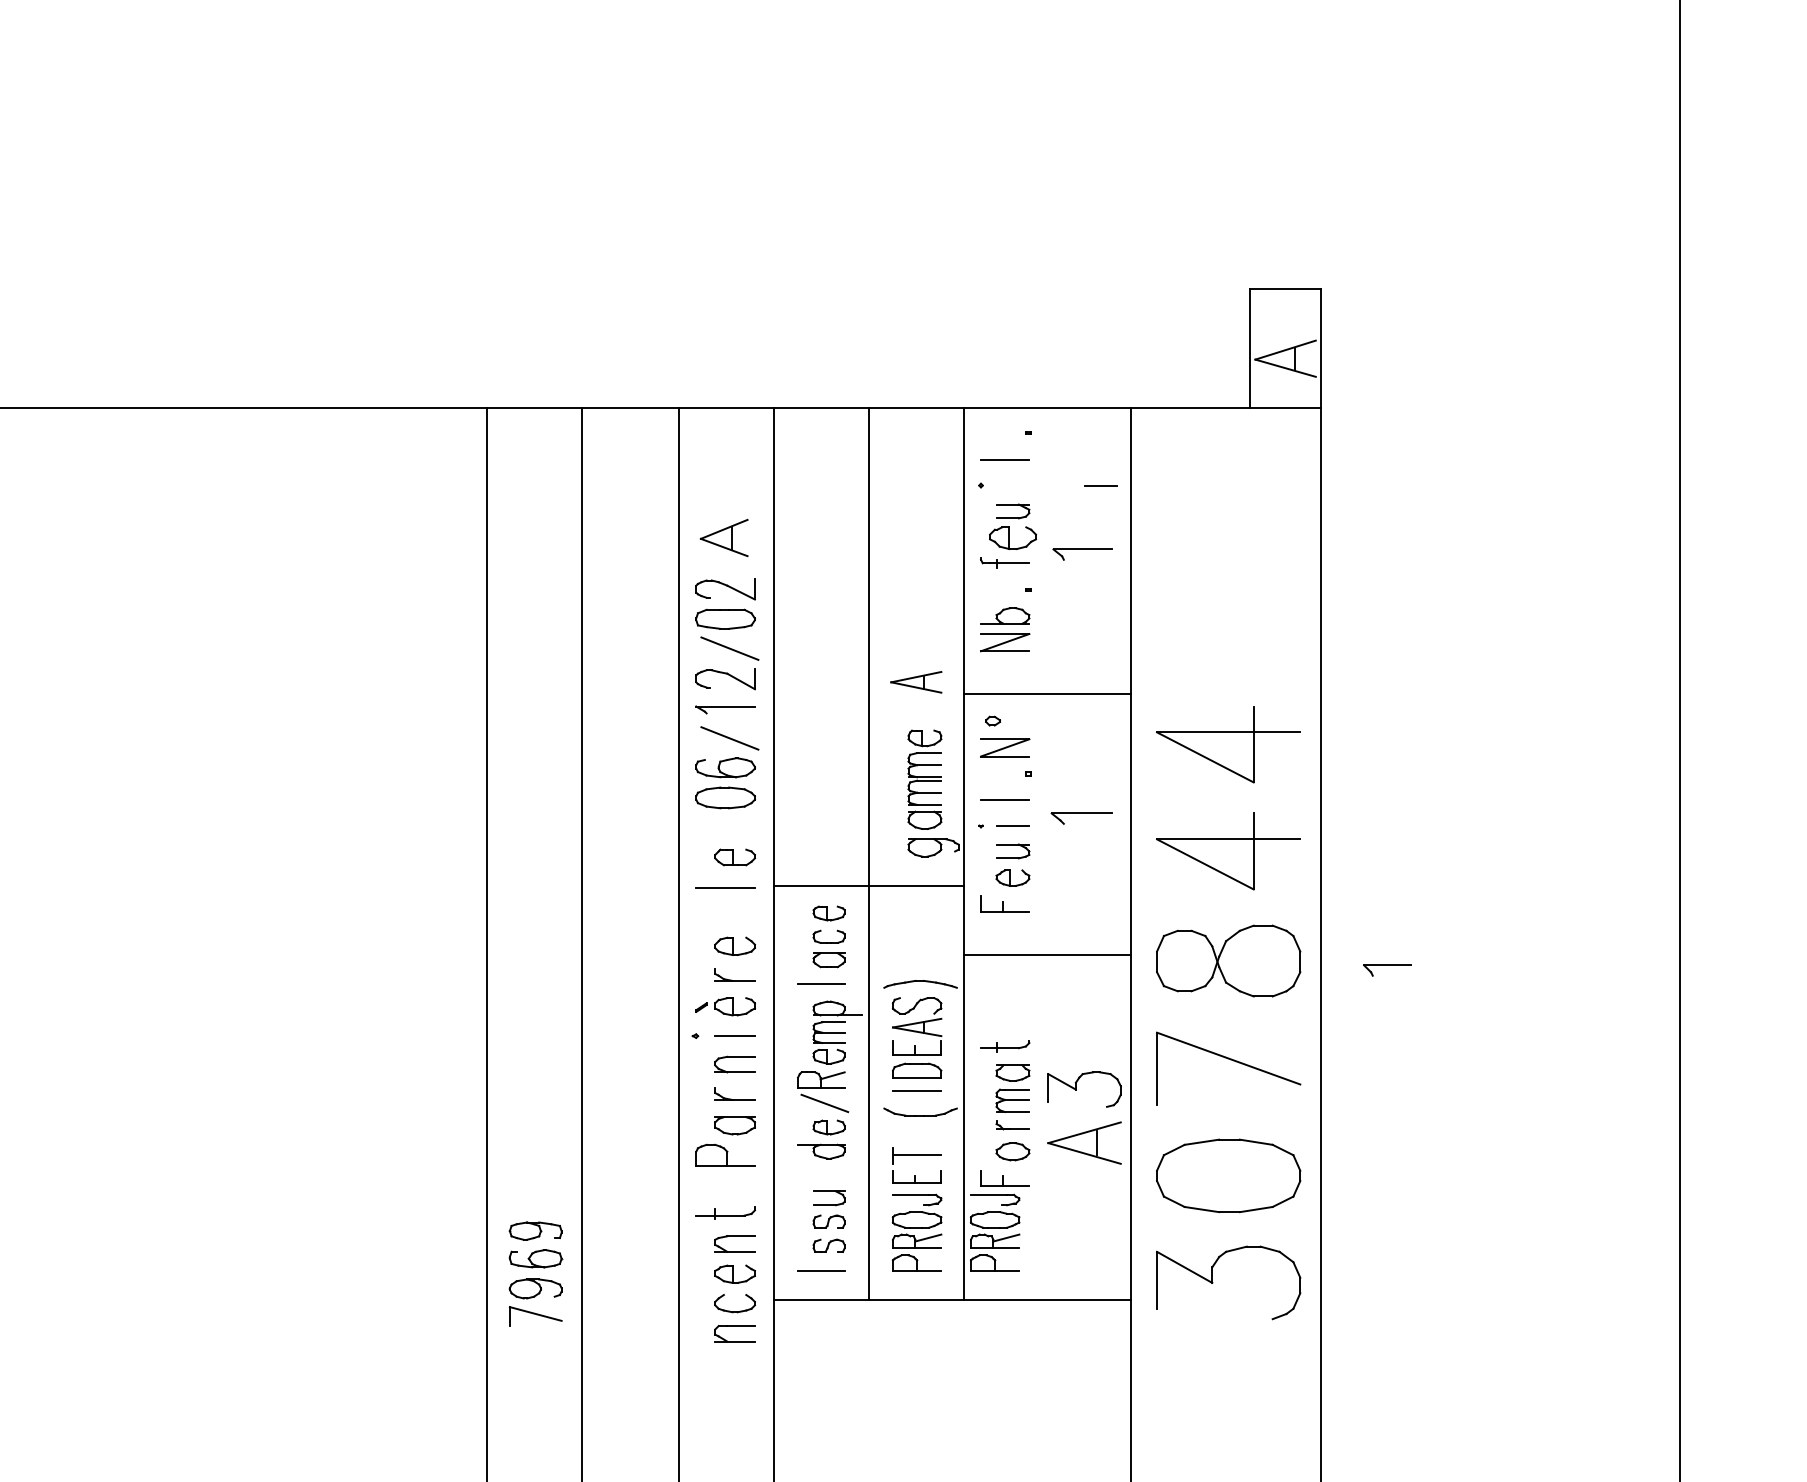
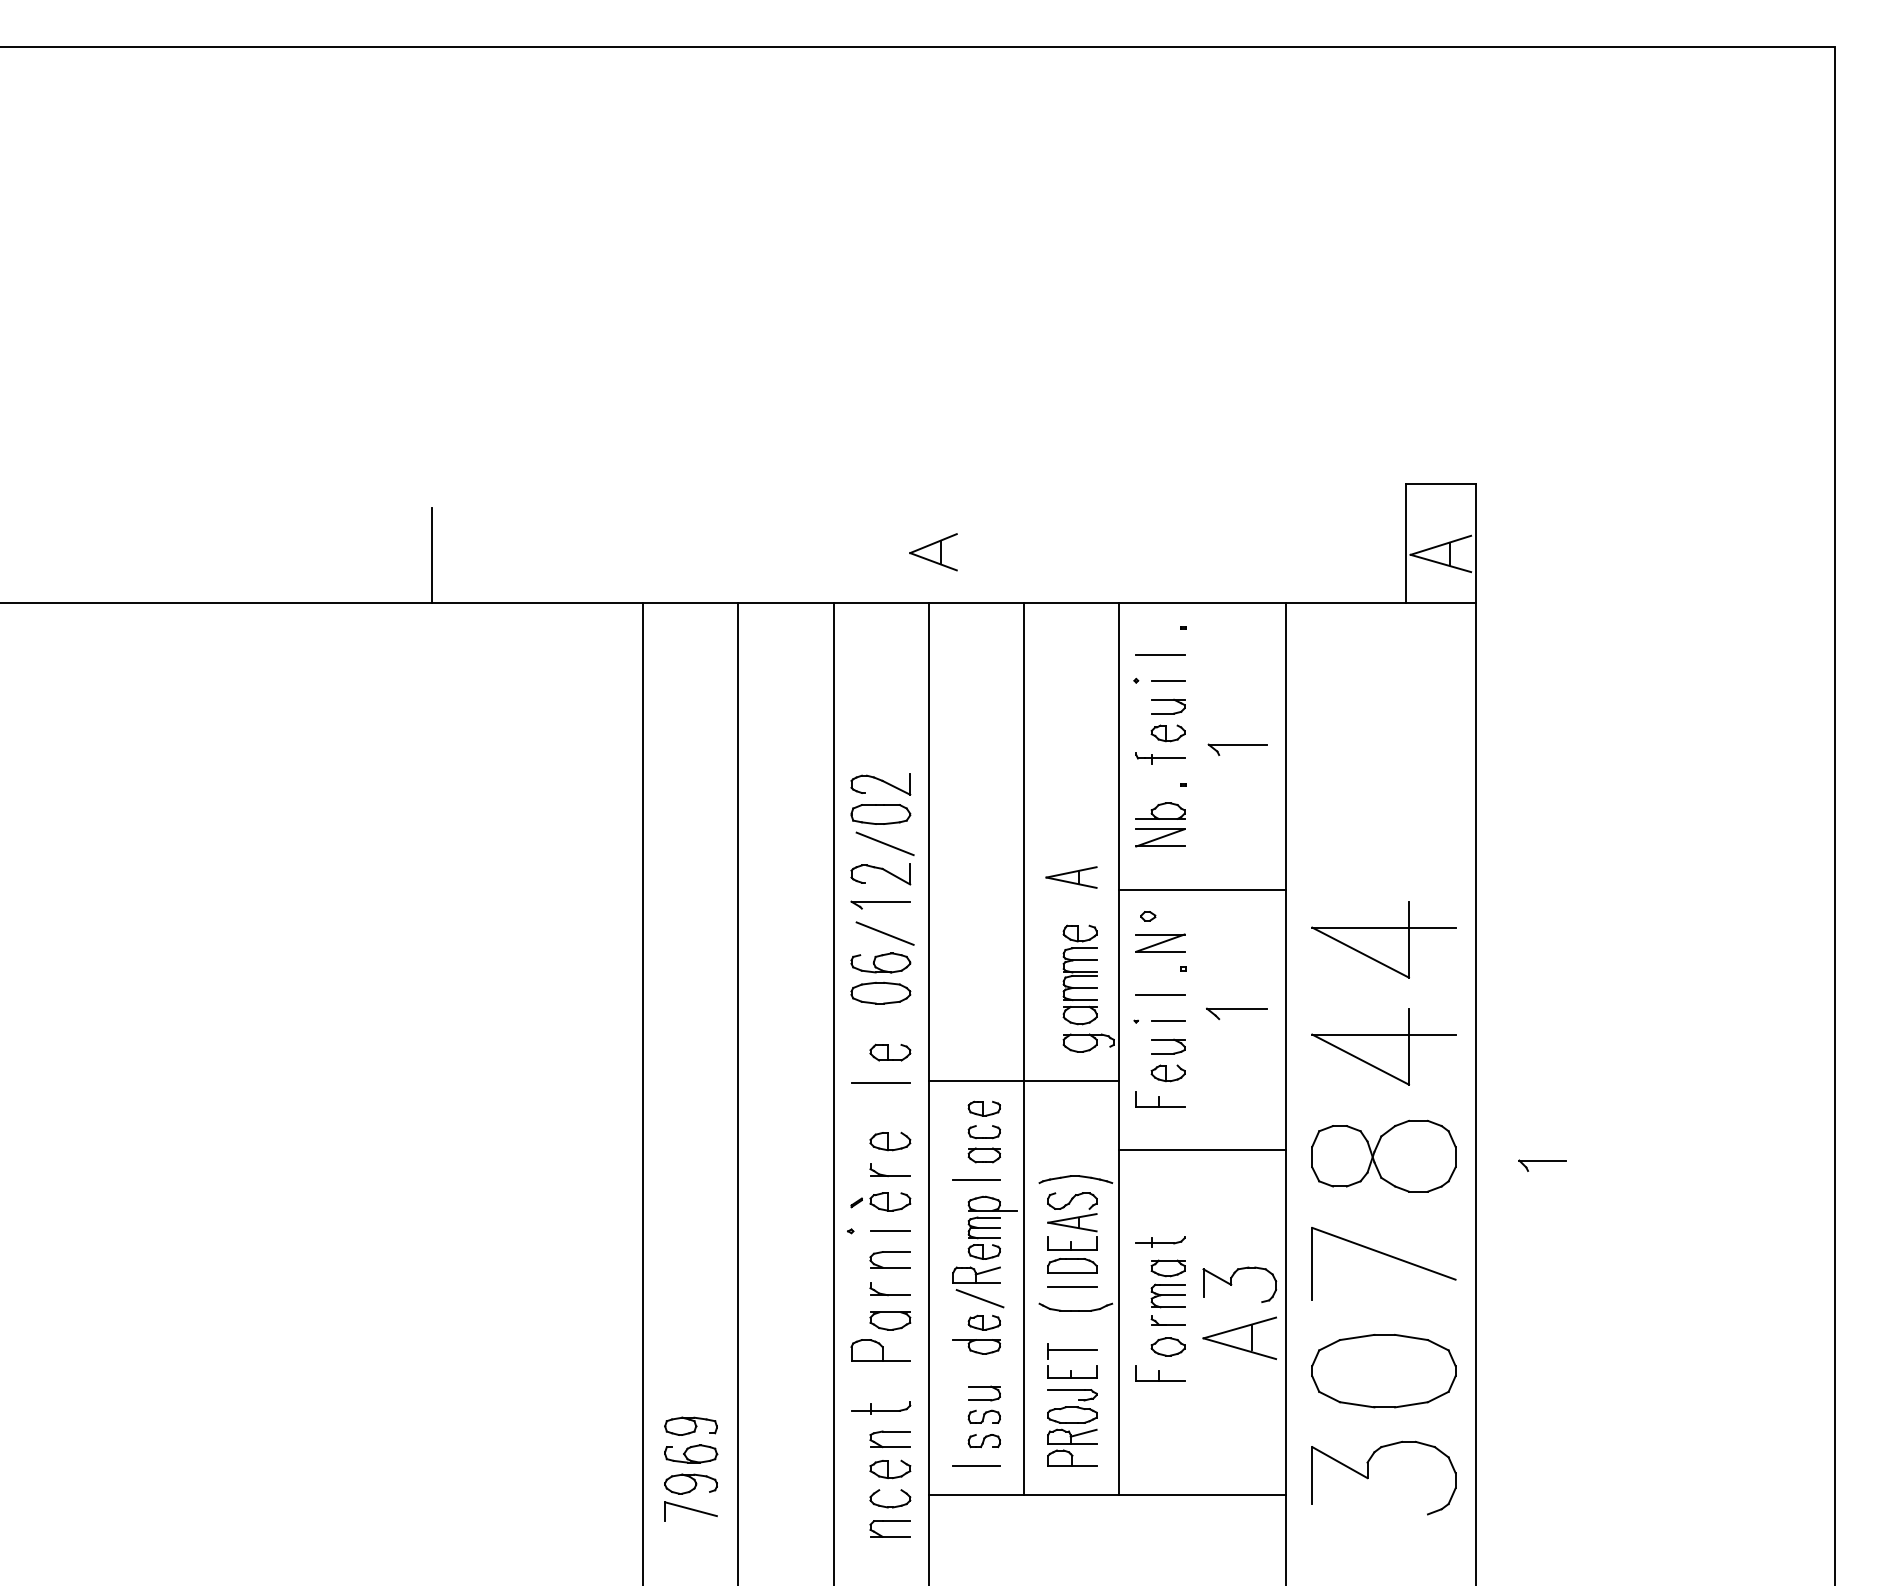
line: (277, 360) -> (432, 555), added
line: (1101, 485) -> (1168, 680), moved
part: (724, 538) -> (933, 552), moved
part: (1012, 538) -> (1167, 733), size x0.71
part: (995, 1232) -> (1150, 1427), removed

